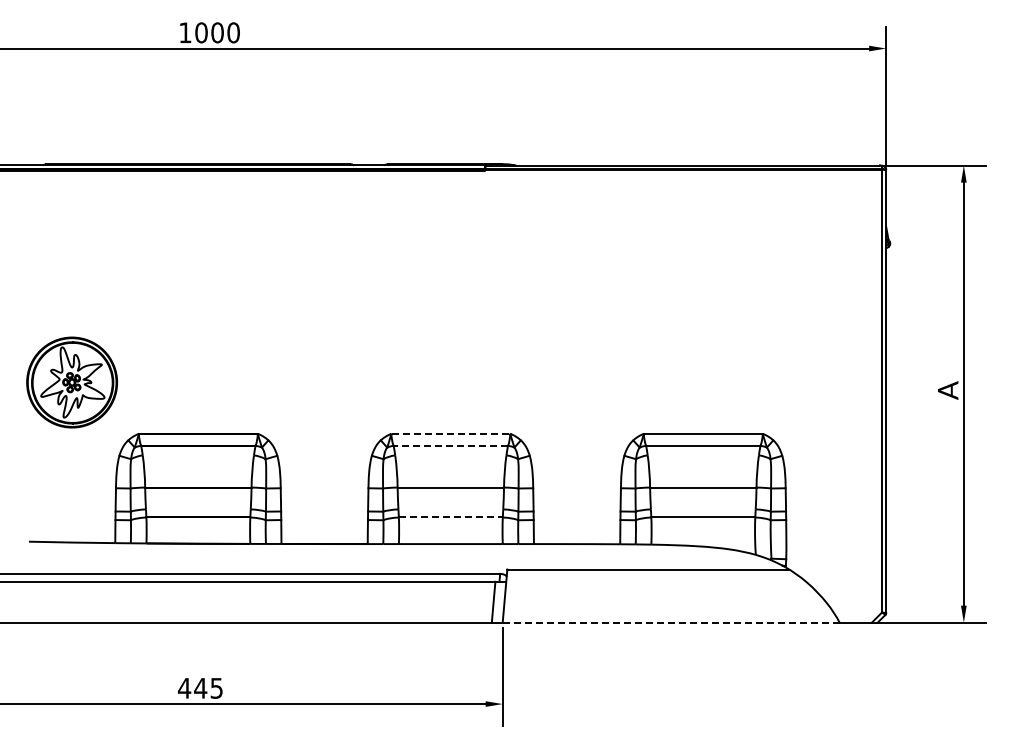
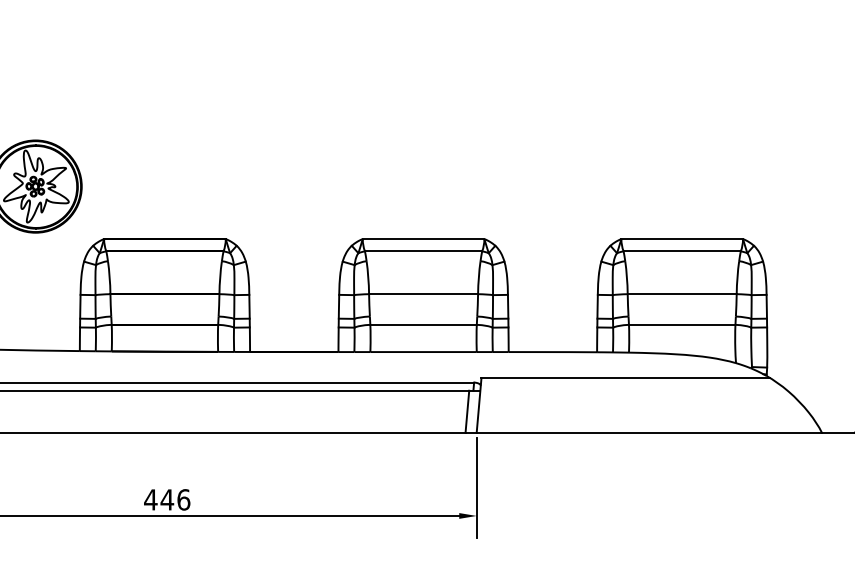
line: (451, 433) -> (424, 238), dashed -> solid
line: (450, 445) -> (423, 251), dashed -> solid
line: (450, 517) -> (423, 324), dashed -> solid
line: (670, 622) -> (648, 432), dashed -> solid
text: (216, 687) -> (183, 498), 445 -> 446

